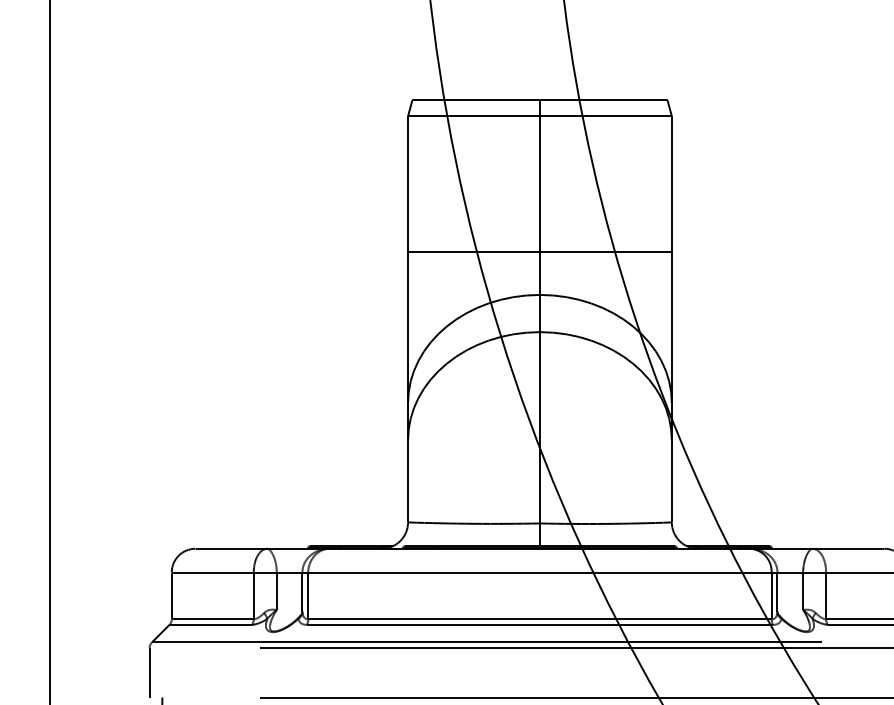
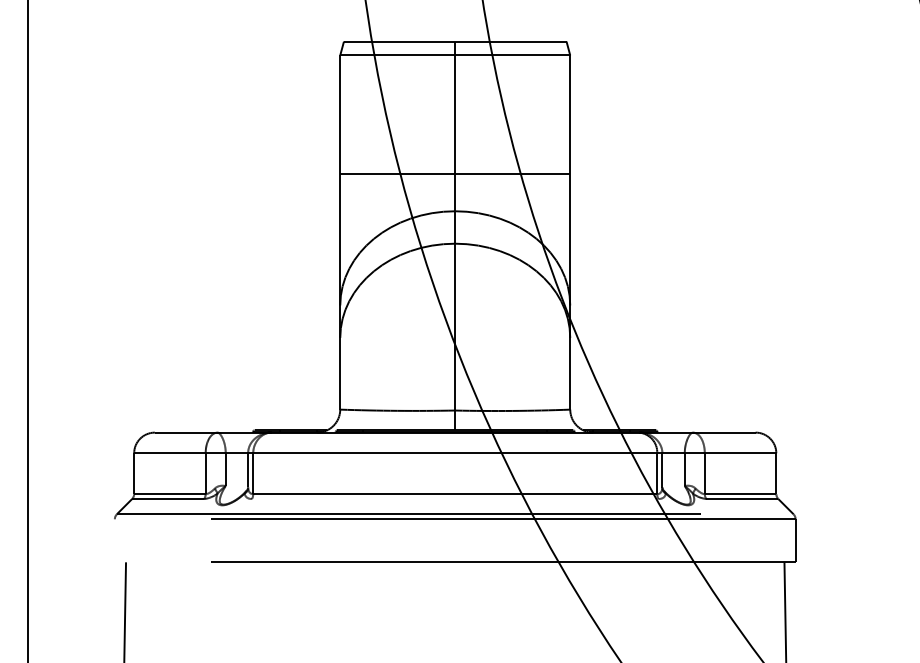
line: (539, 625) -> (454, 499), removed
line: (149, 672) -> (114, 540), removed

